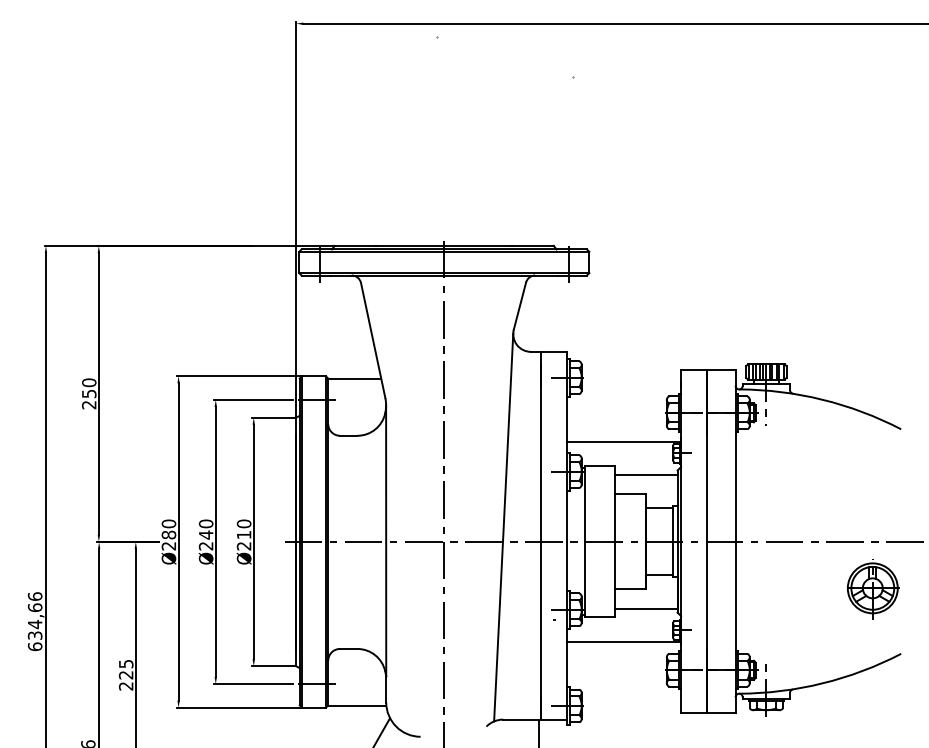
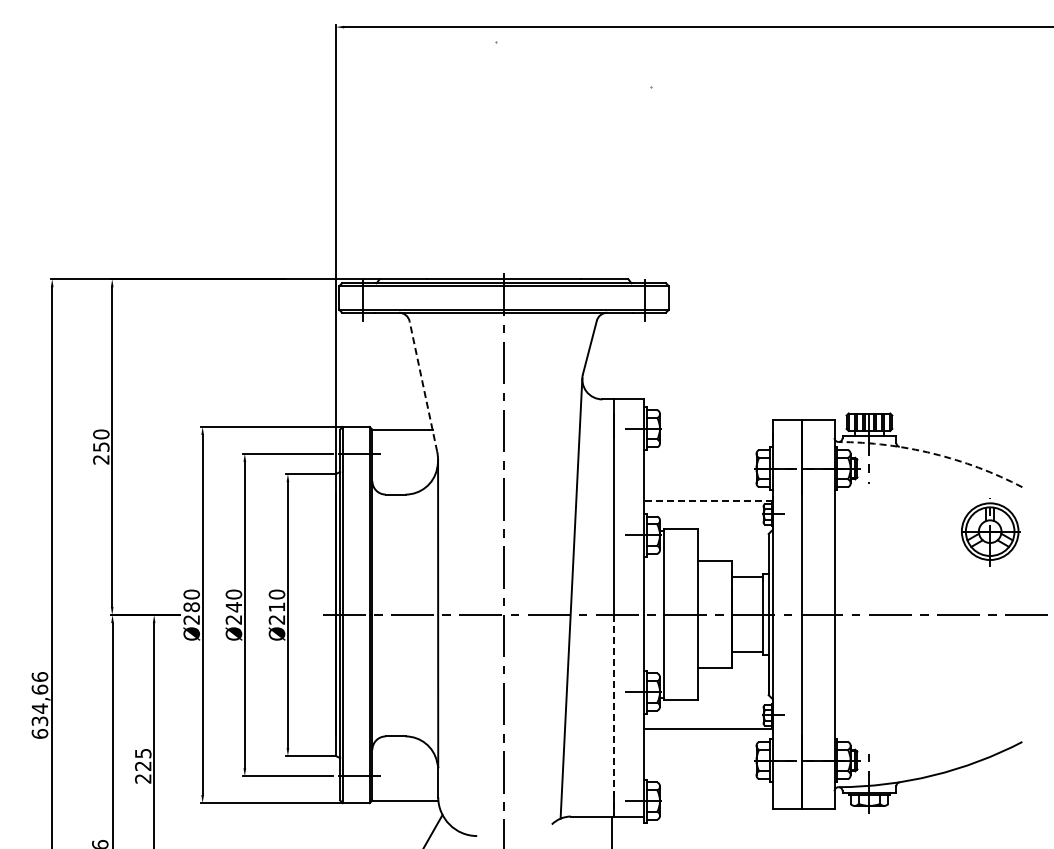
line: (373, 340) -> (423, 386), solid -> dashed
arc: (822, 399) -> (933, 453), solid -> dashed
line: (623, 441) -> (707, 501), solid -> dashed
line: (645, 475) -> (732, 539), removed
part: (873, 589) -> (990, 532), moved
line: (645, 608) -> (732, 690), removed
line: (541, 630) -> (614, 715), solid -> dashed

